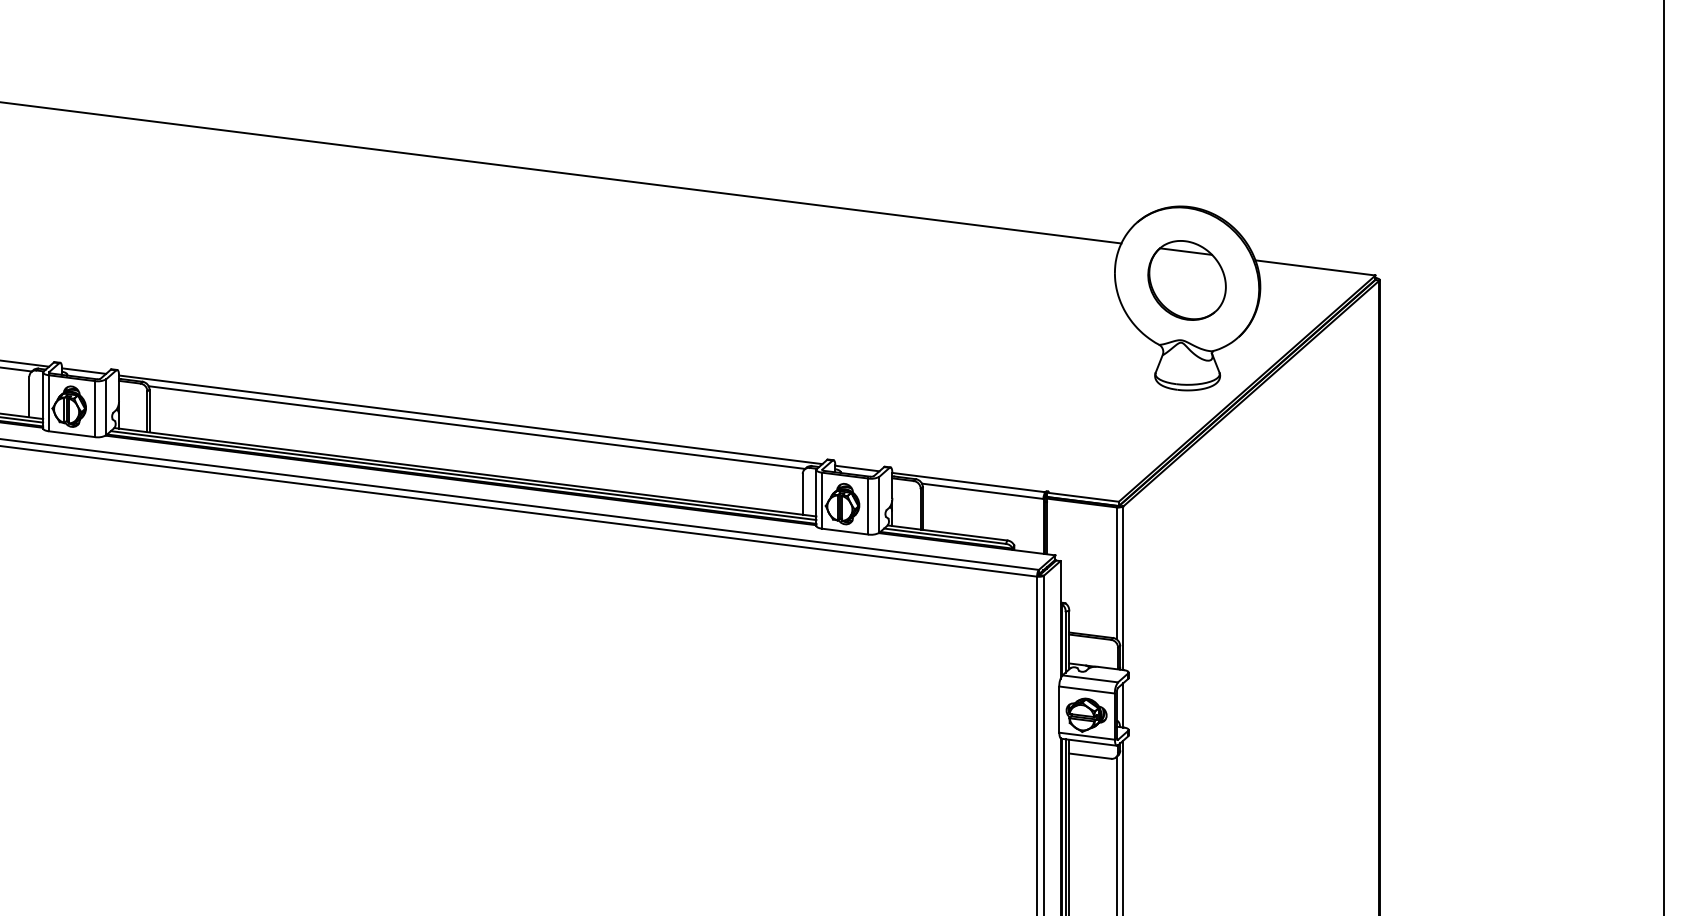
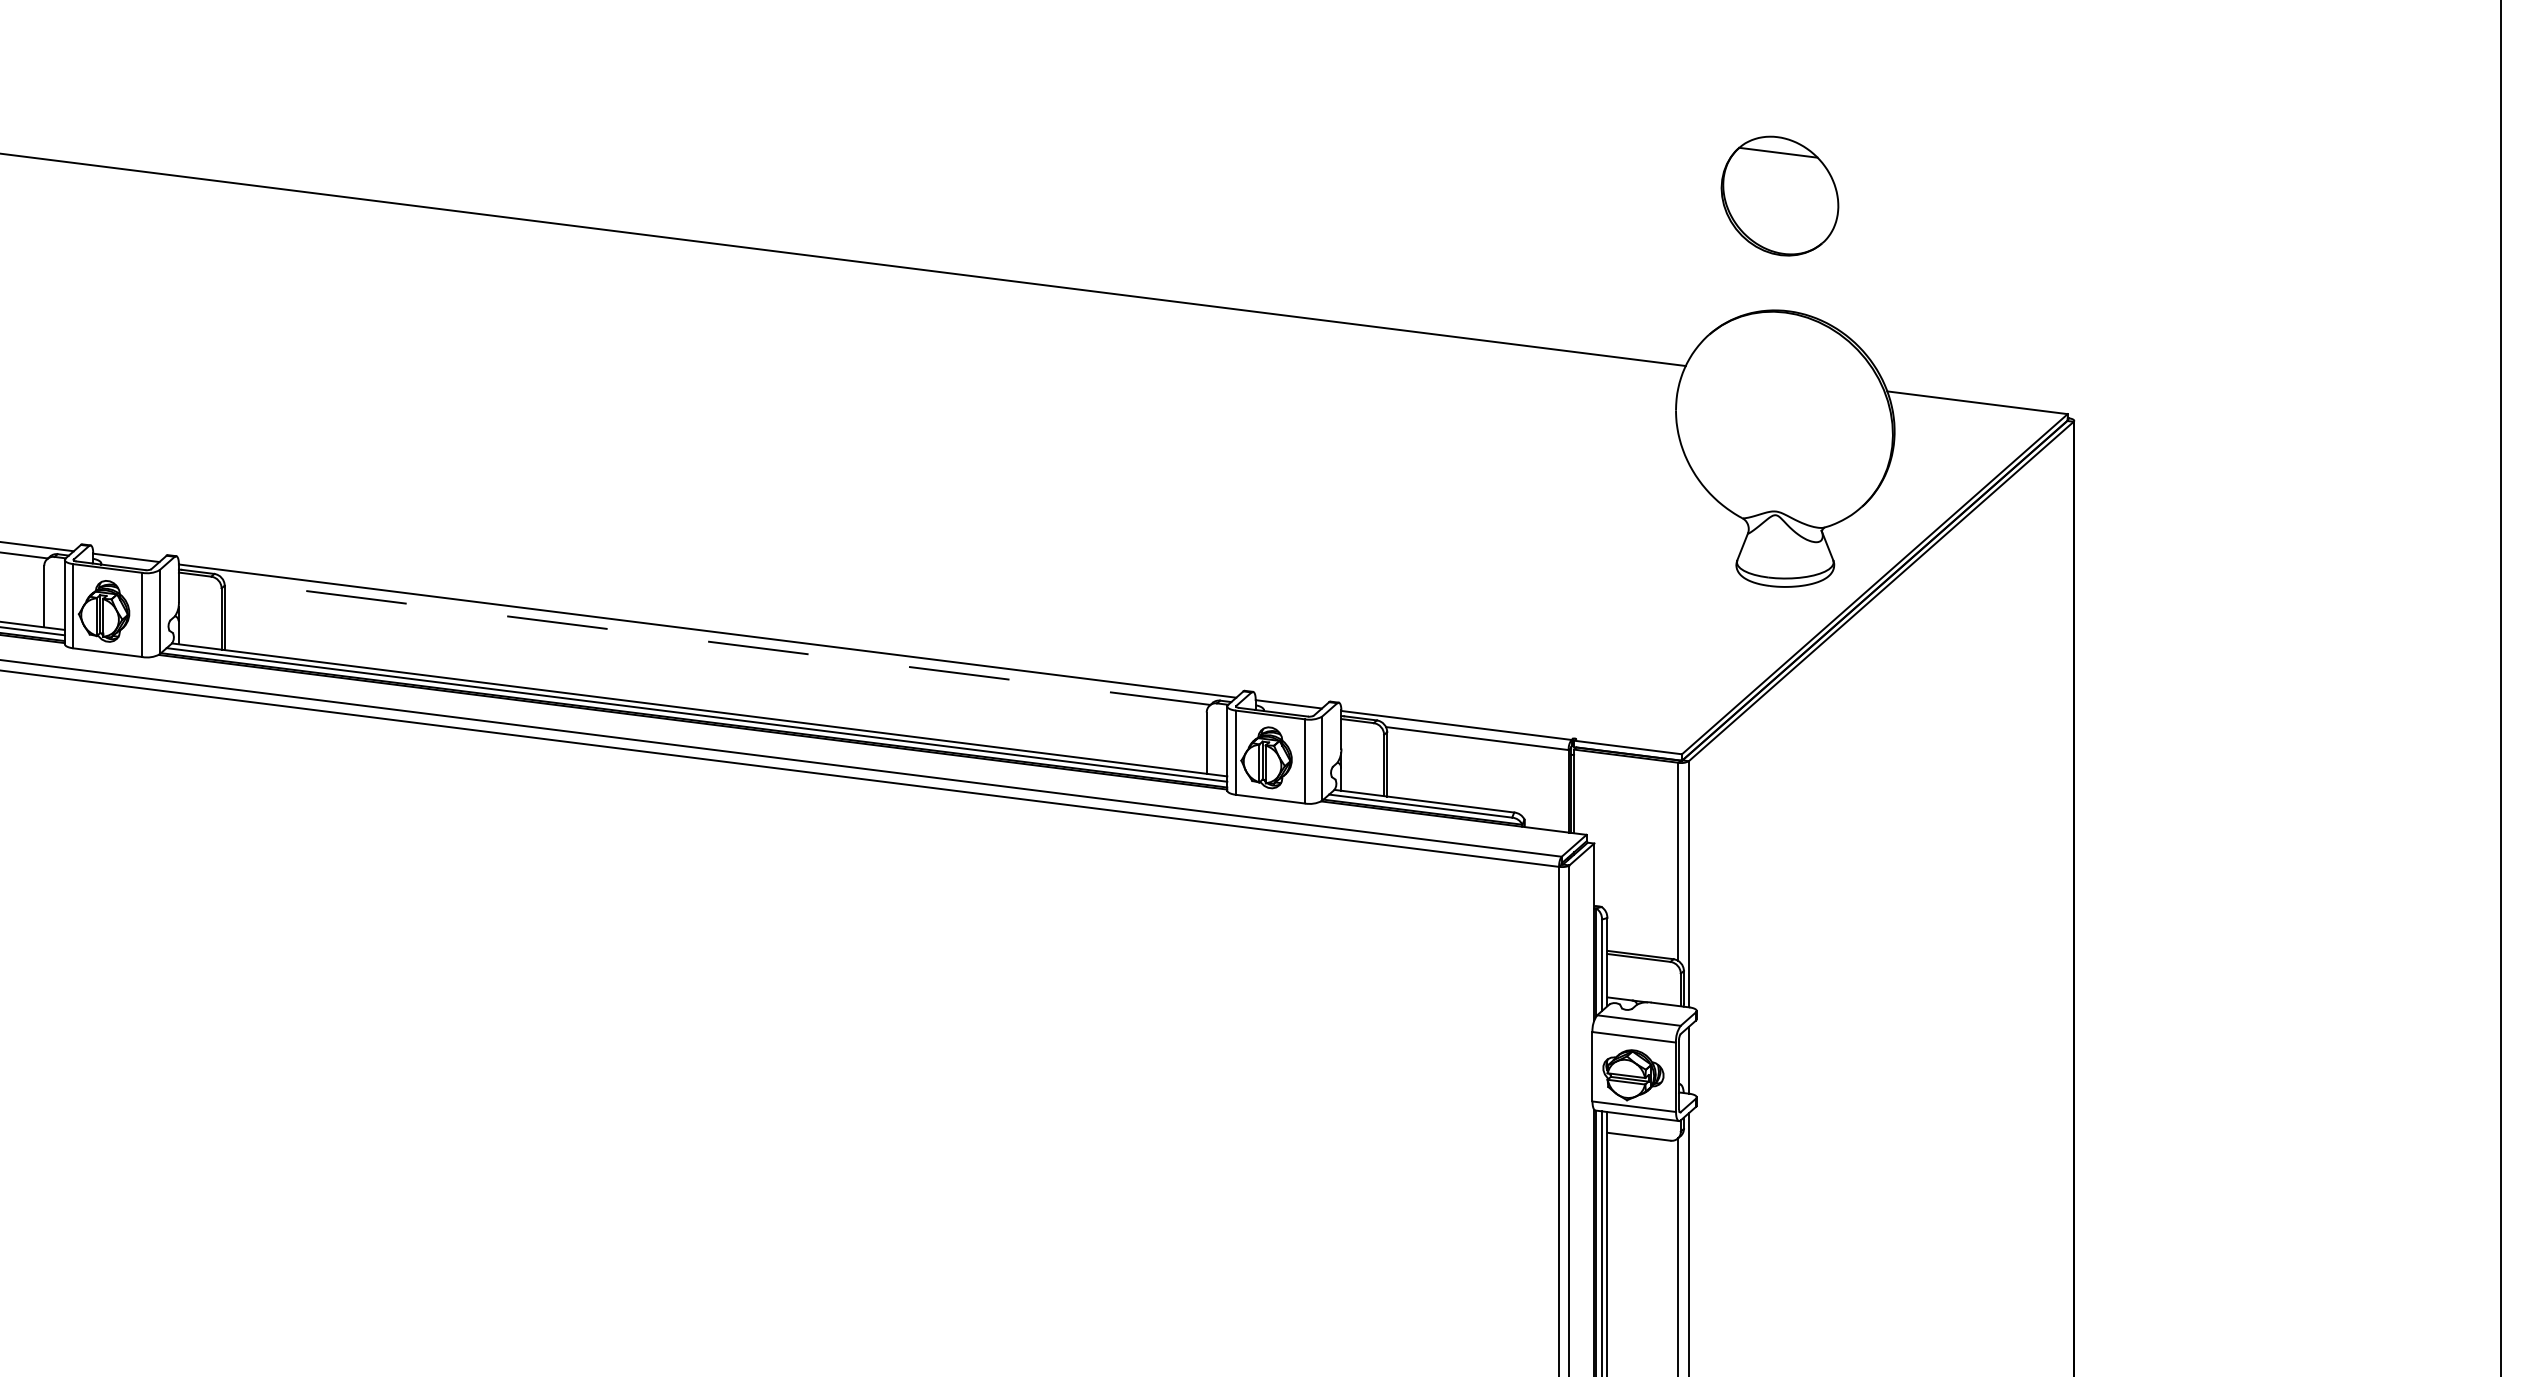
part: (1186, 280) -> (1779, 196), moved
line: (476, 427) -> (716, 642), solid -> dashed

